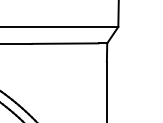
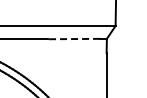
line: (65, 44) -> (74, 39), solid -> dashed

